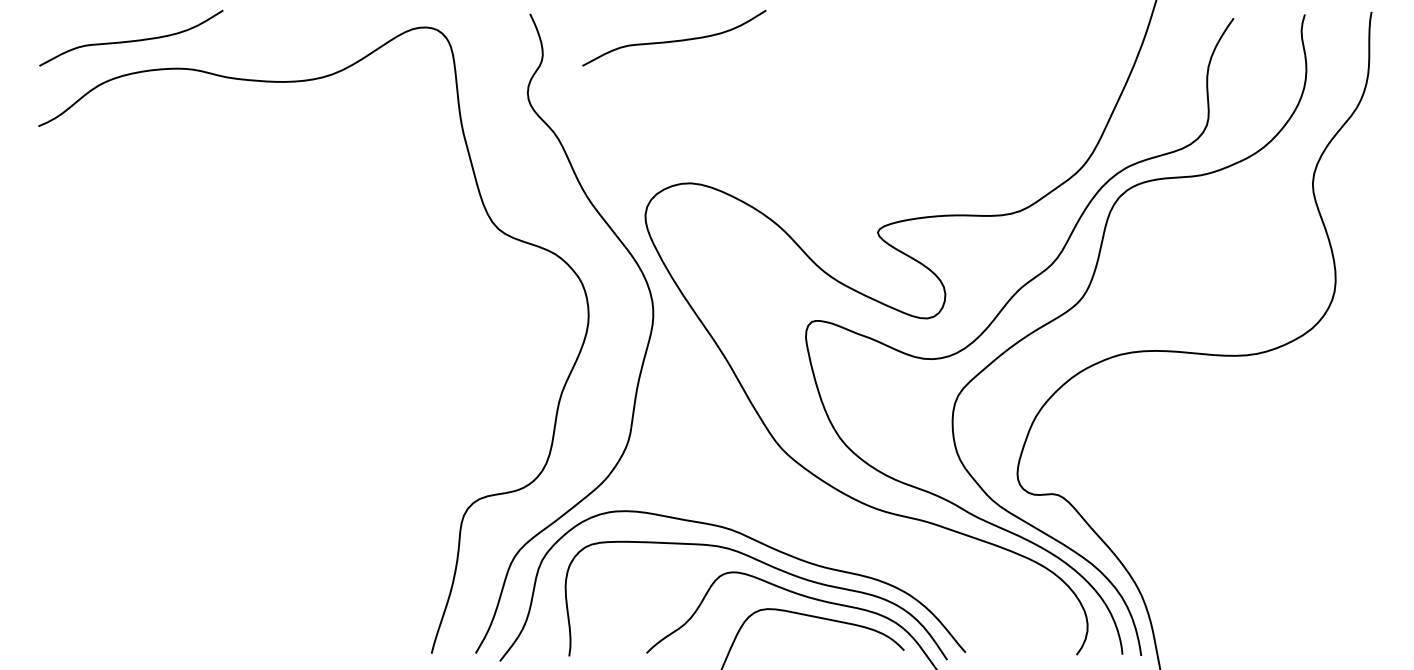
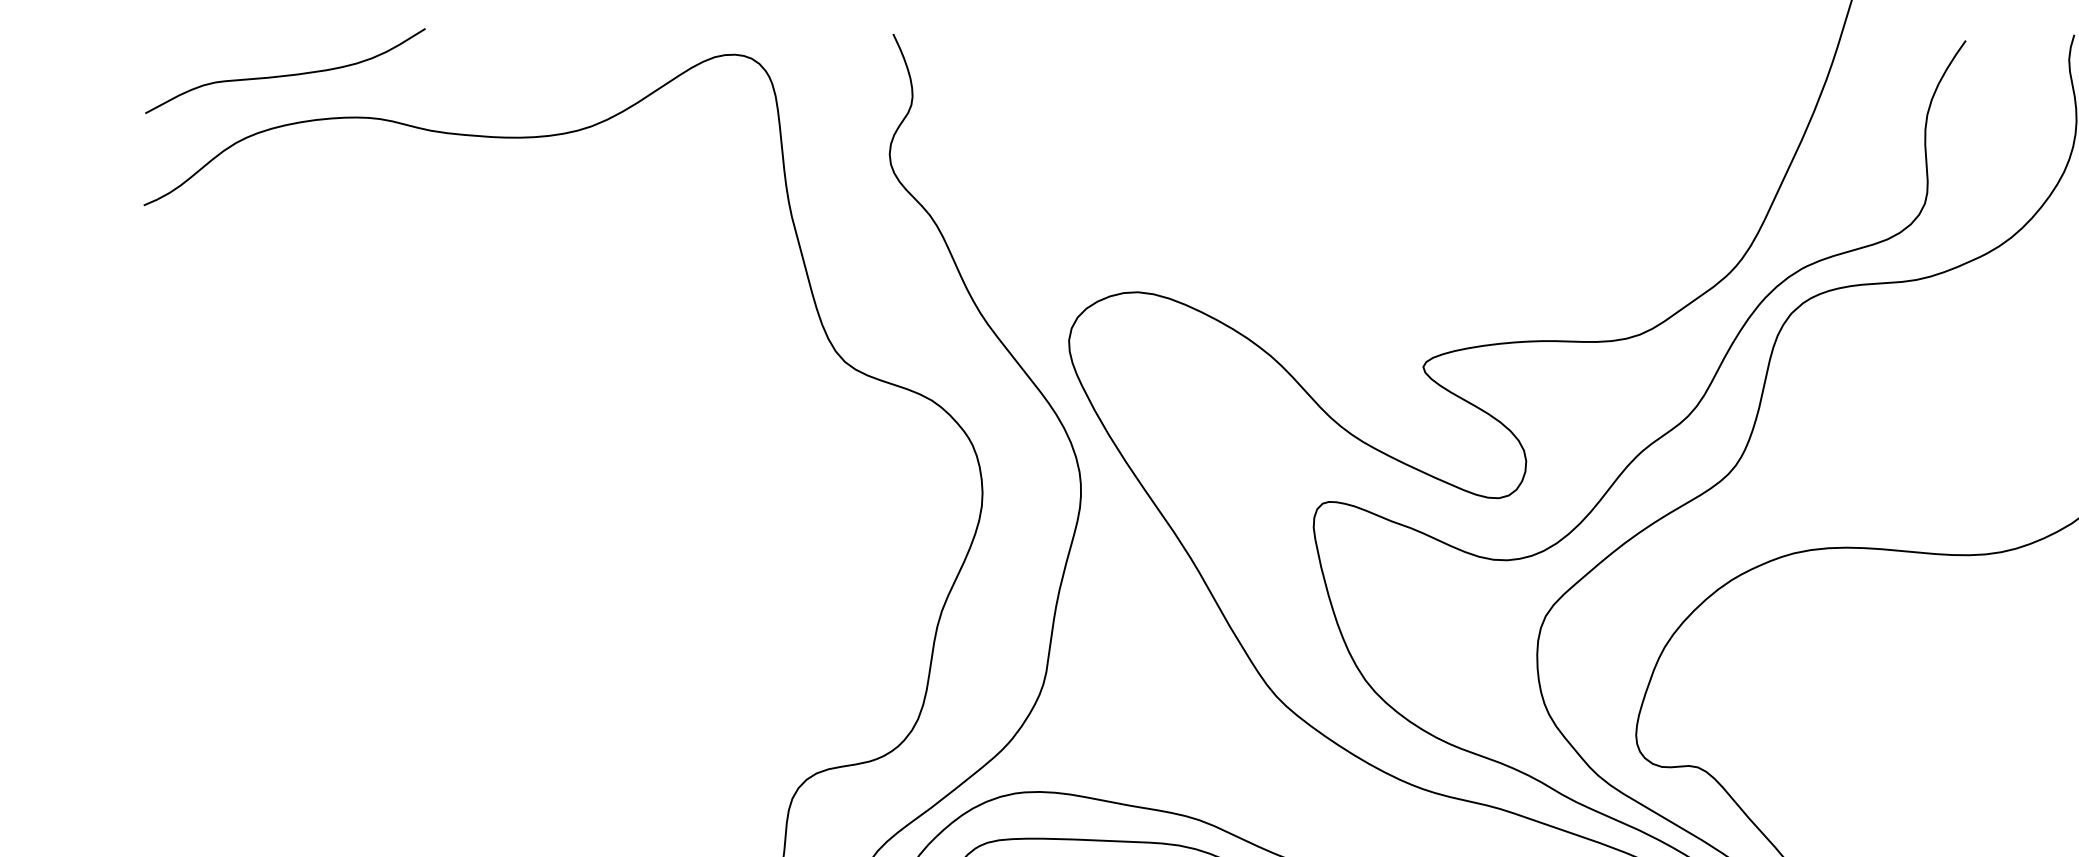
curve: (674, 40) -> (1113, 74), removed

